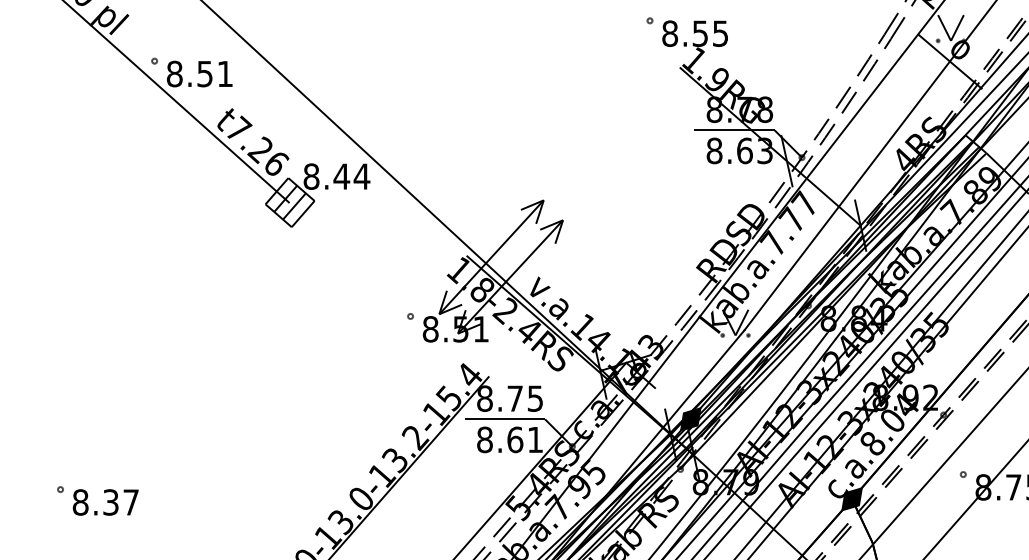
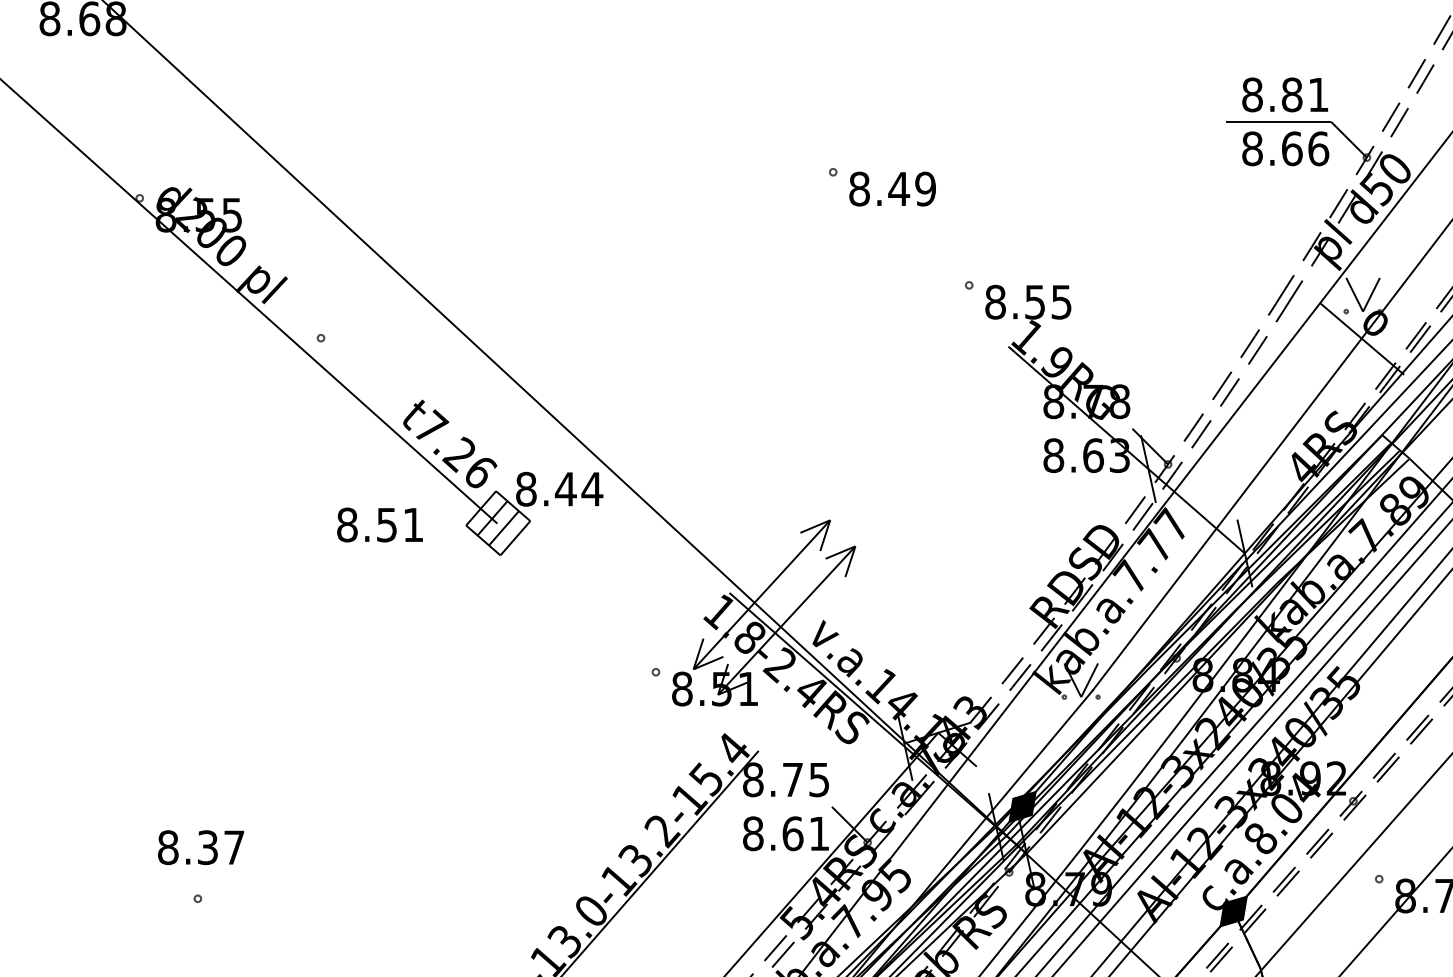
text: (199, 73) -> (379, 524), moved
line: (734, 130) -> (1079, 428), removed
line: (504, 419) -> (778, 806), removed
text: (106, 502) -> (201, 847), moved

